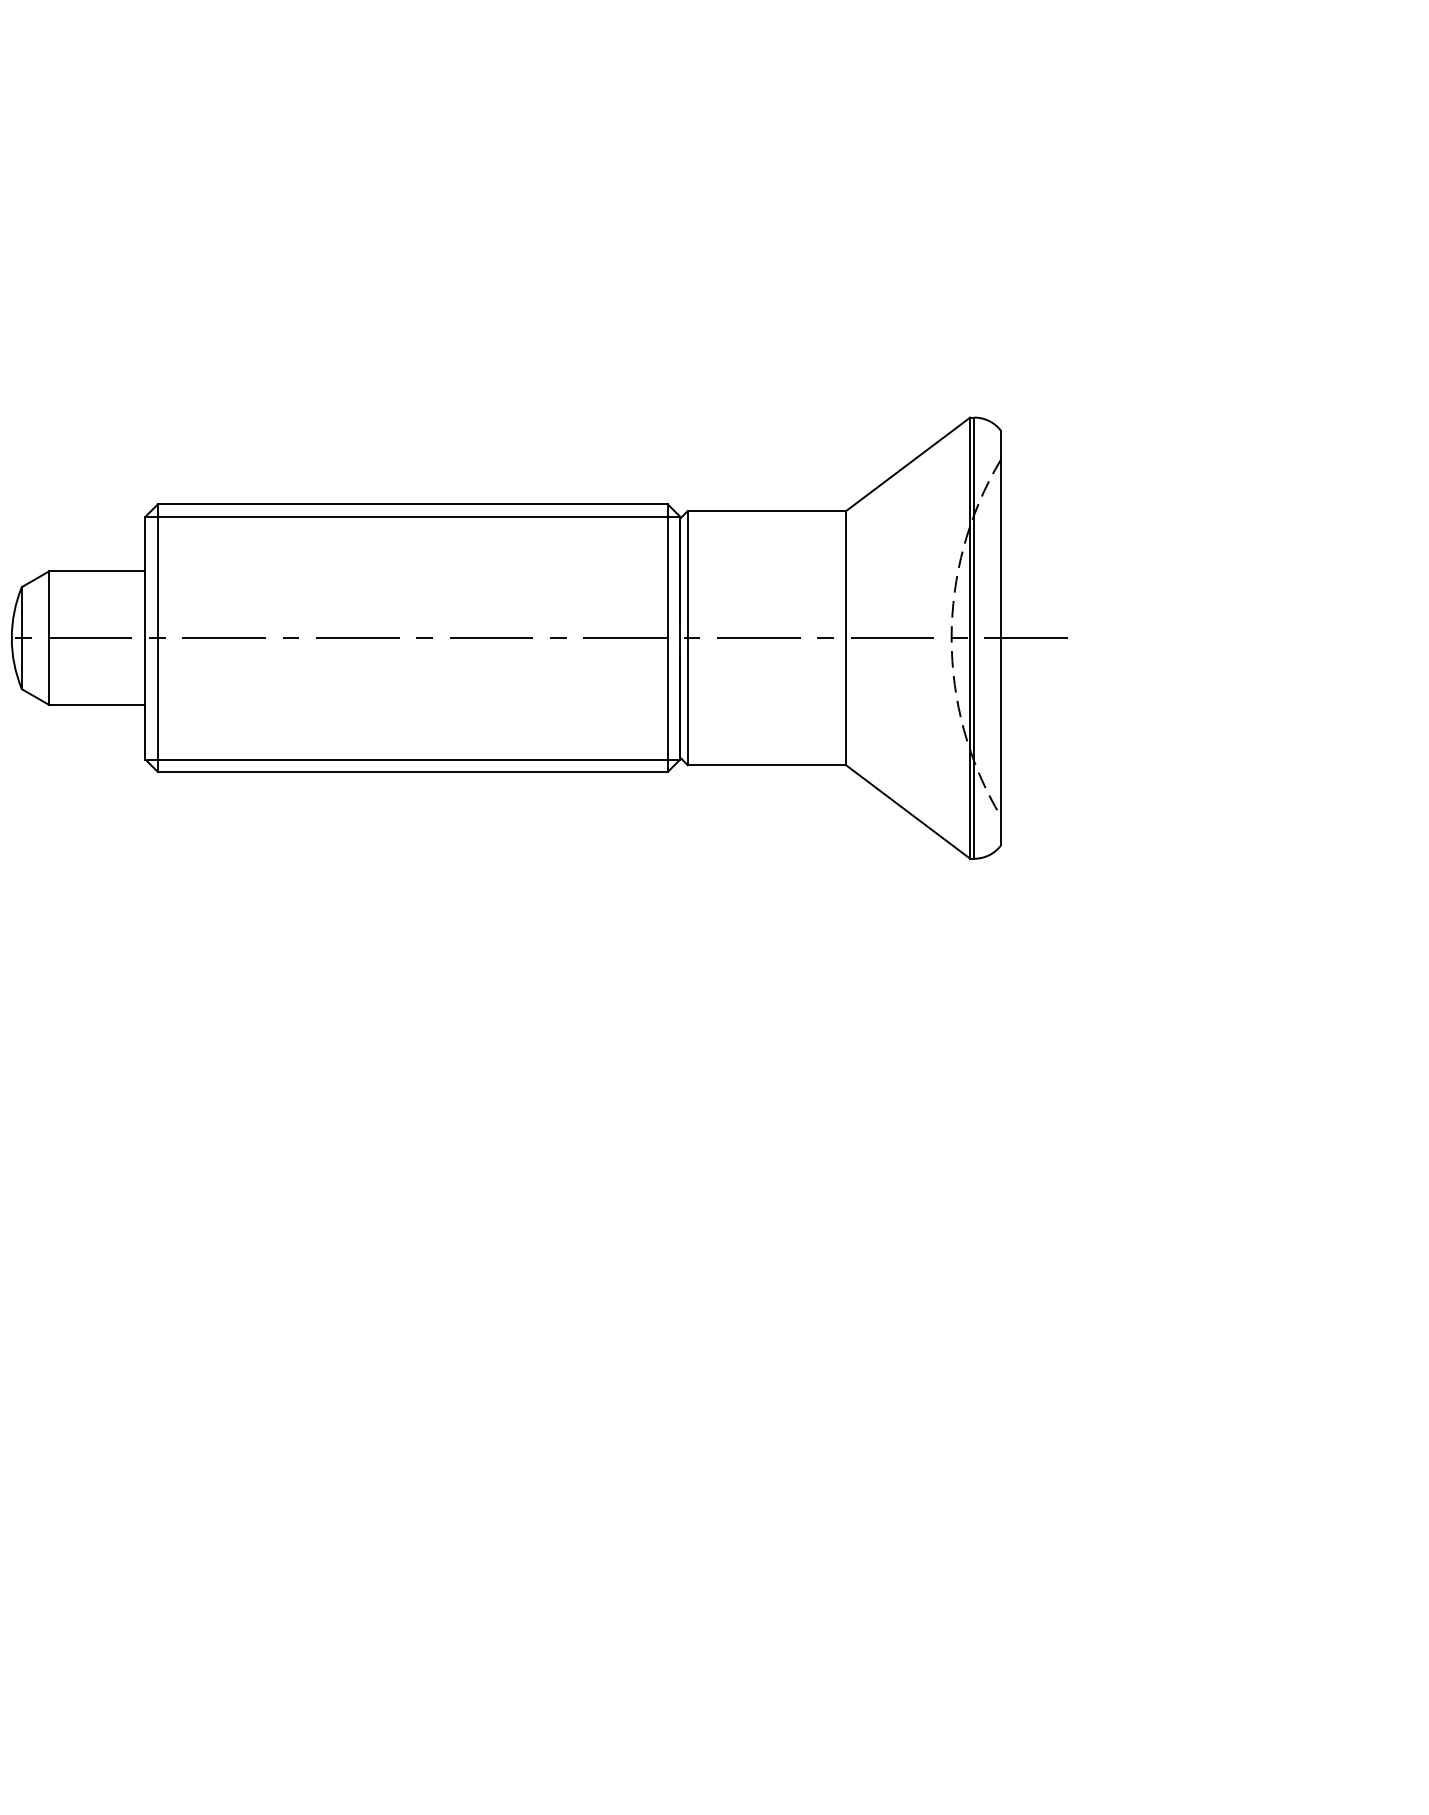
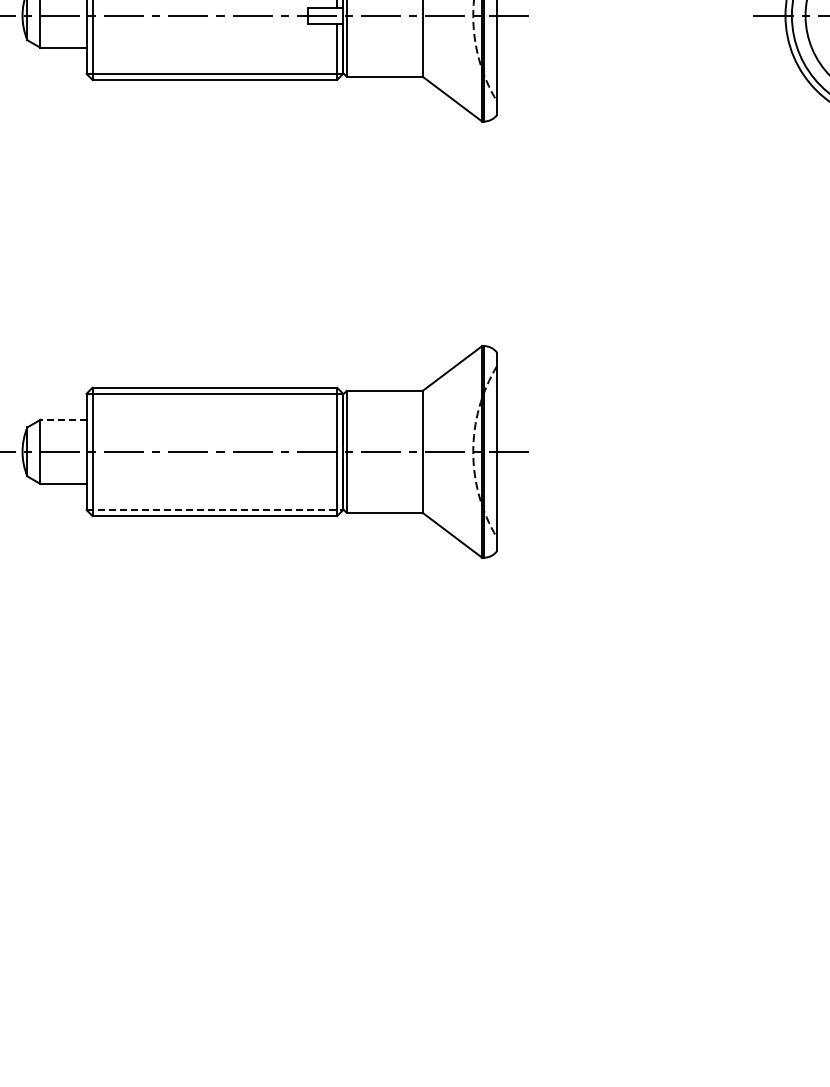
line: (97, 570) -> (63, 419), solid -> dashed
line: (414, 760) -> (215, 510), solid -> dashed

